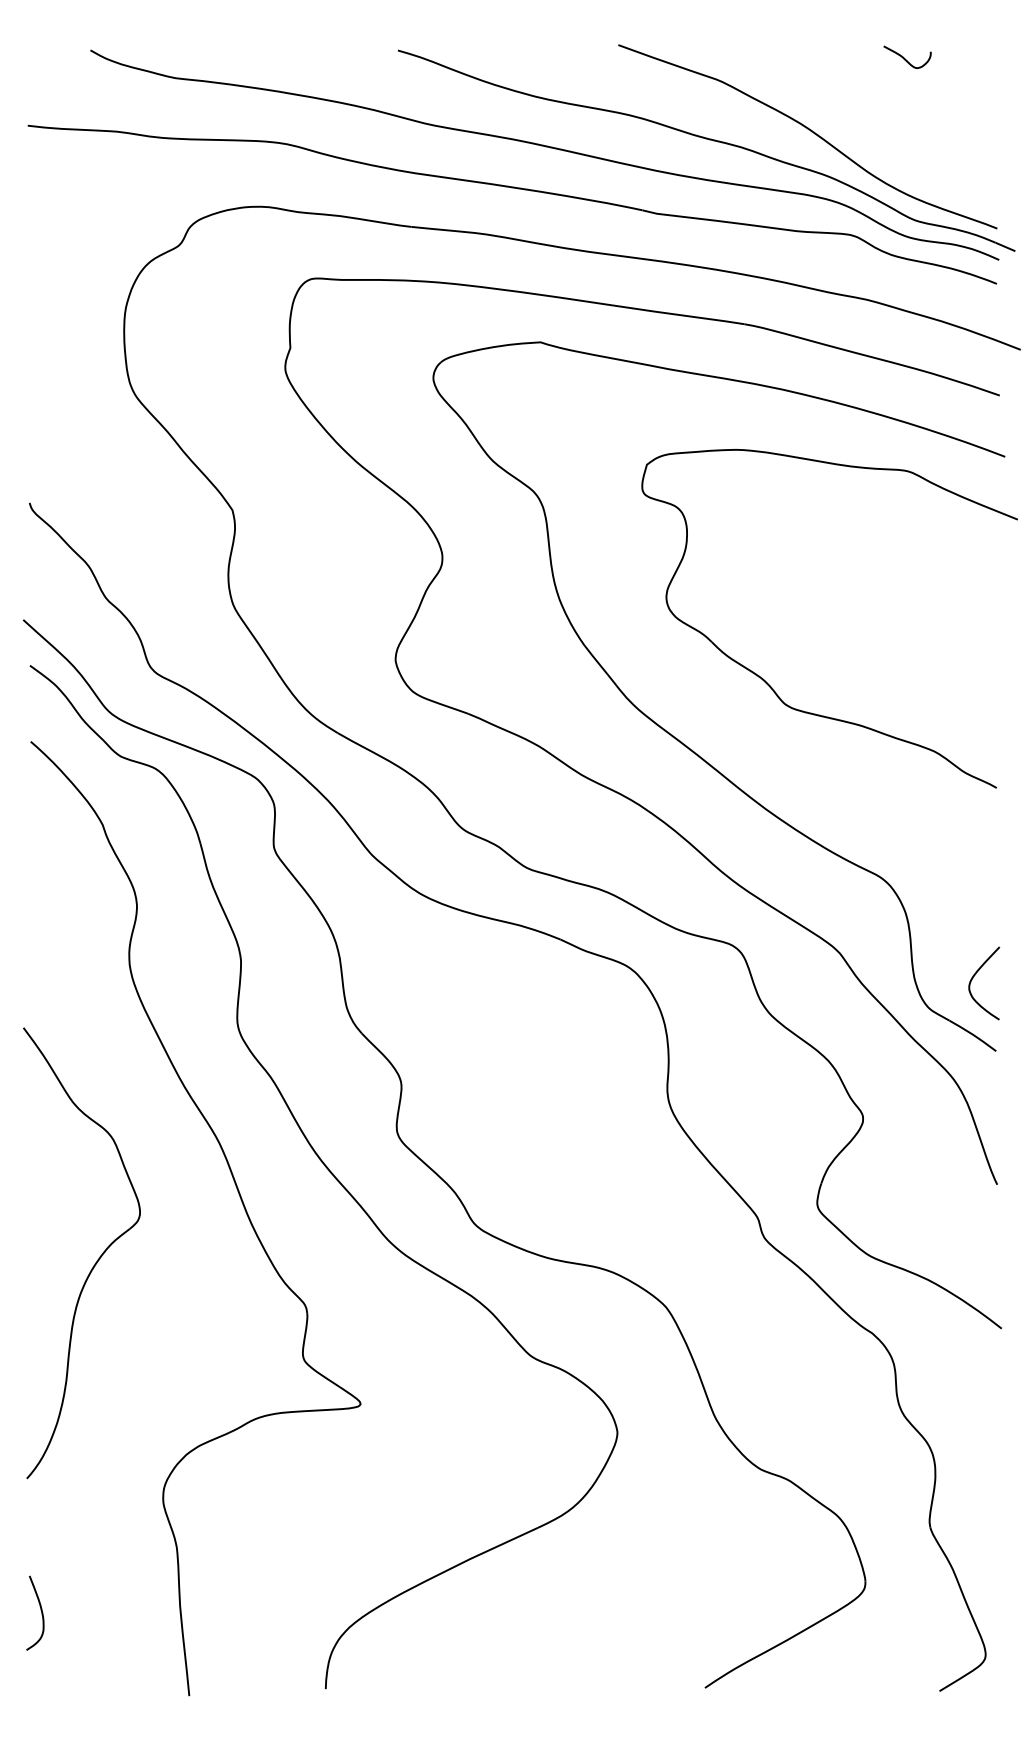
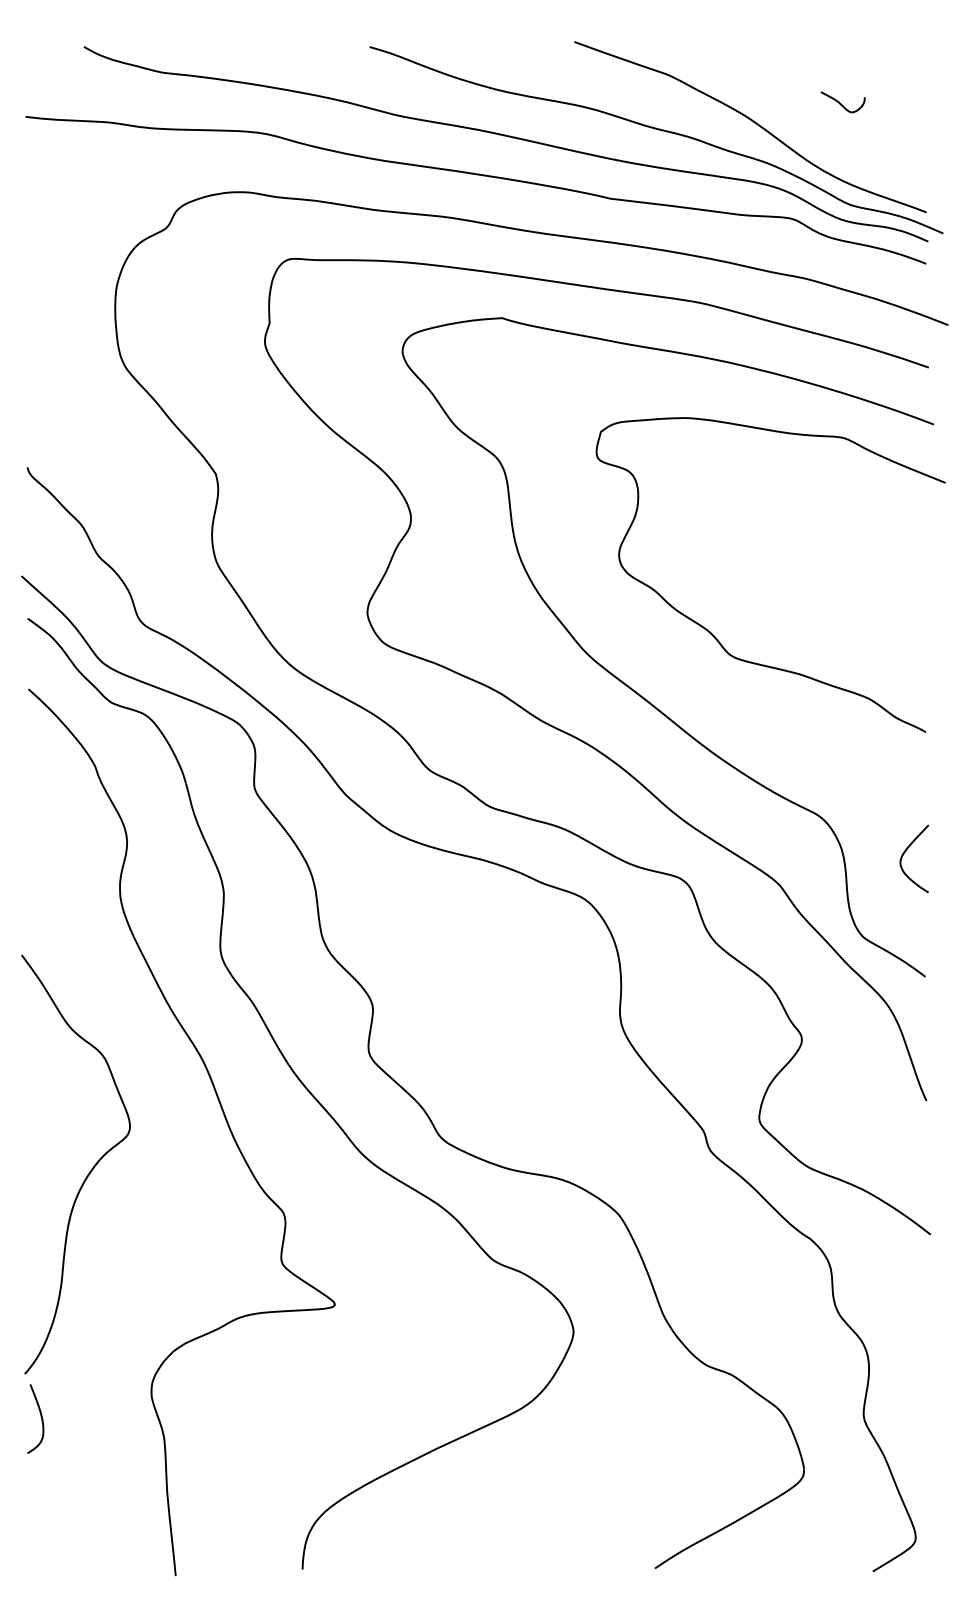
curve: (905, 58) -> (841, 103), moved
curve: (975, 975) -> (906, 851), moved
curve: (40, 1610) -> (40, 1416), moved

